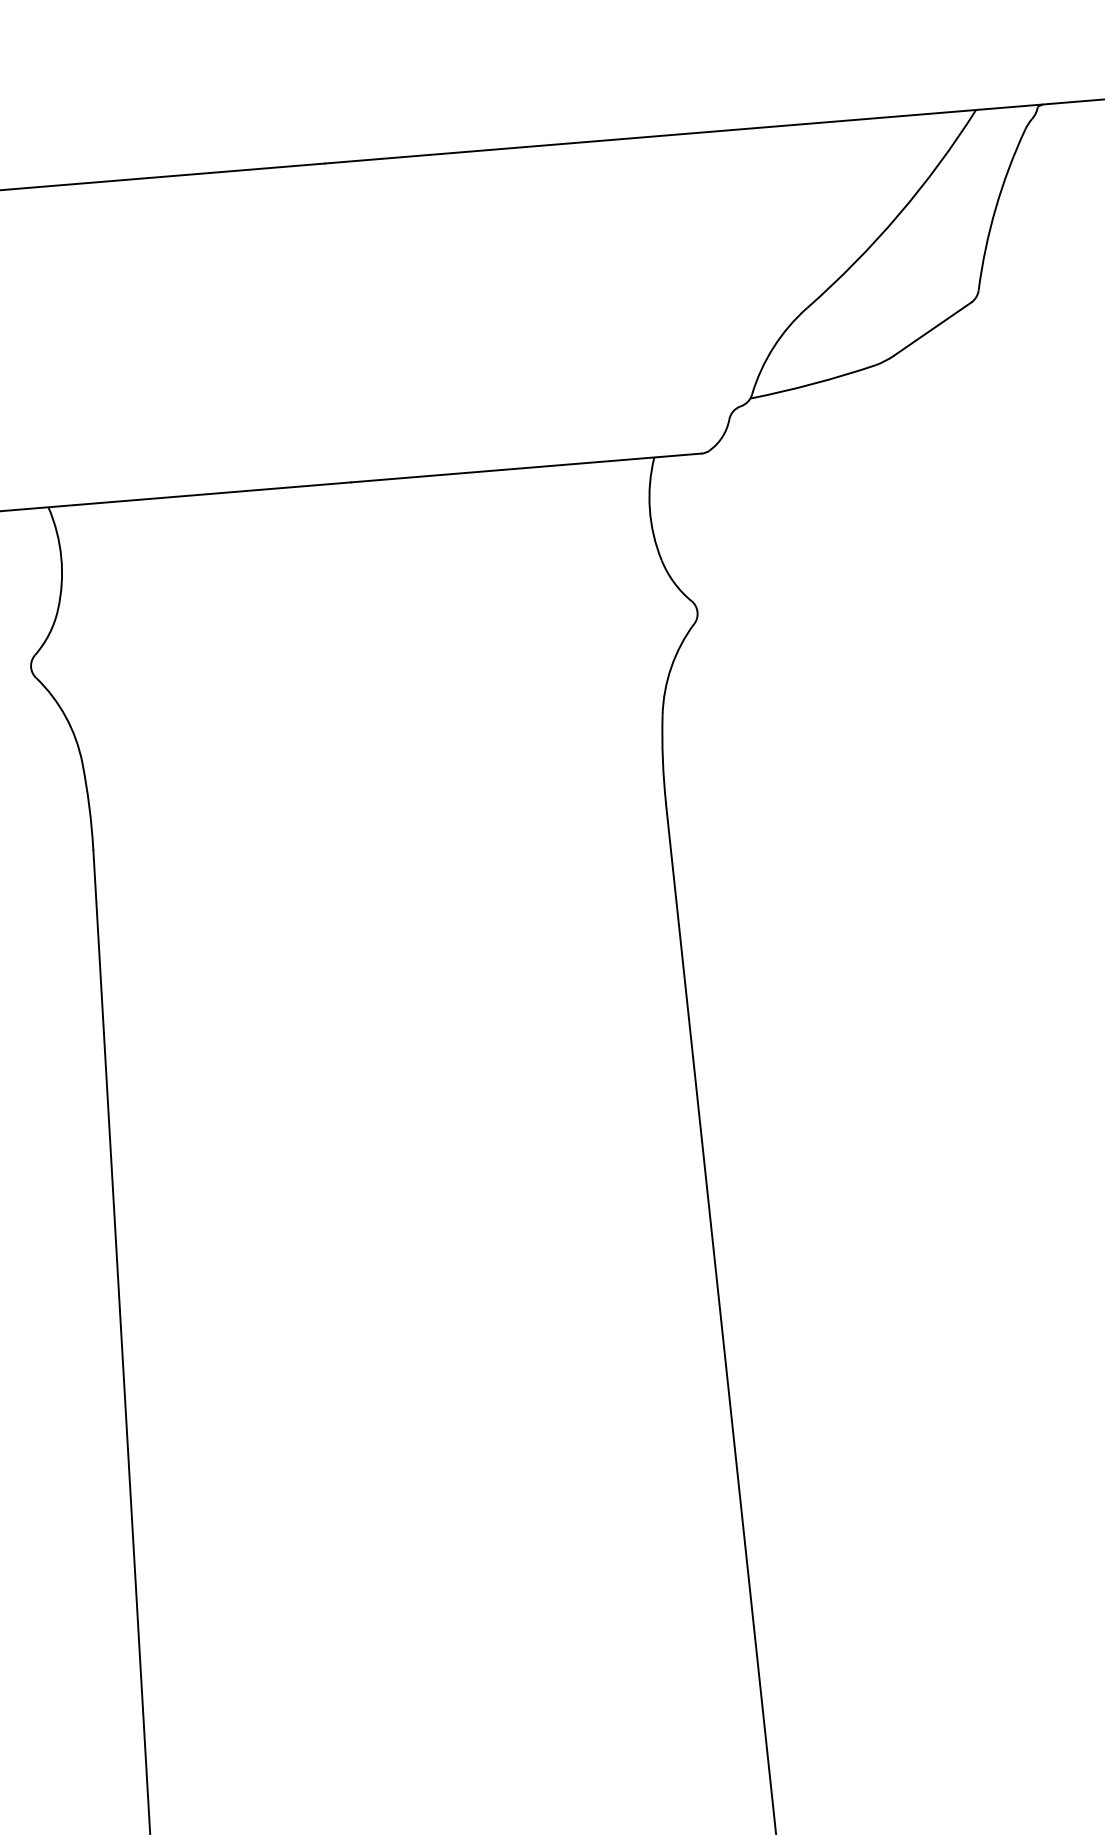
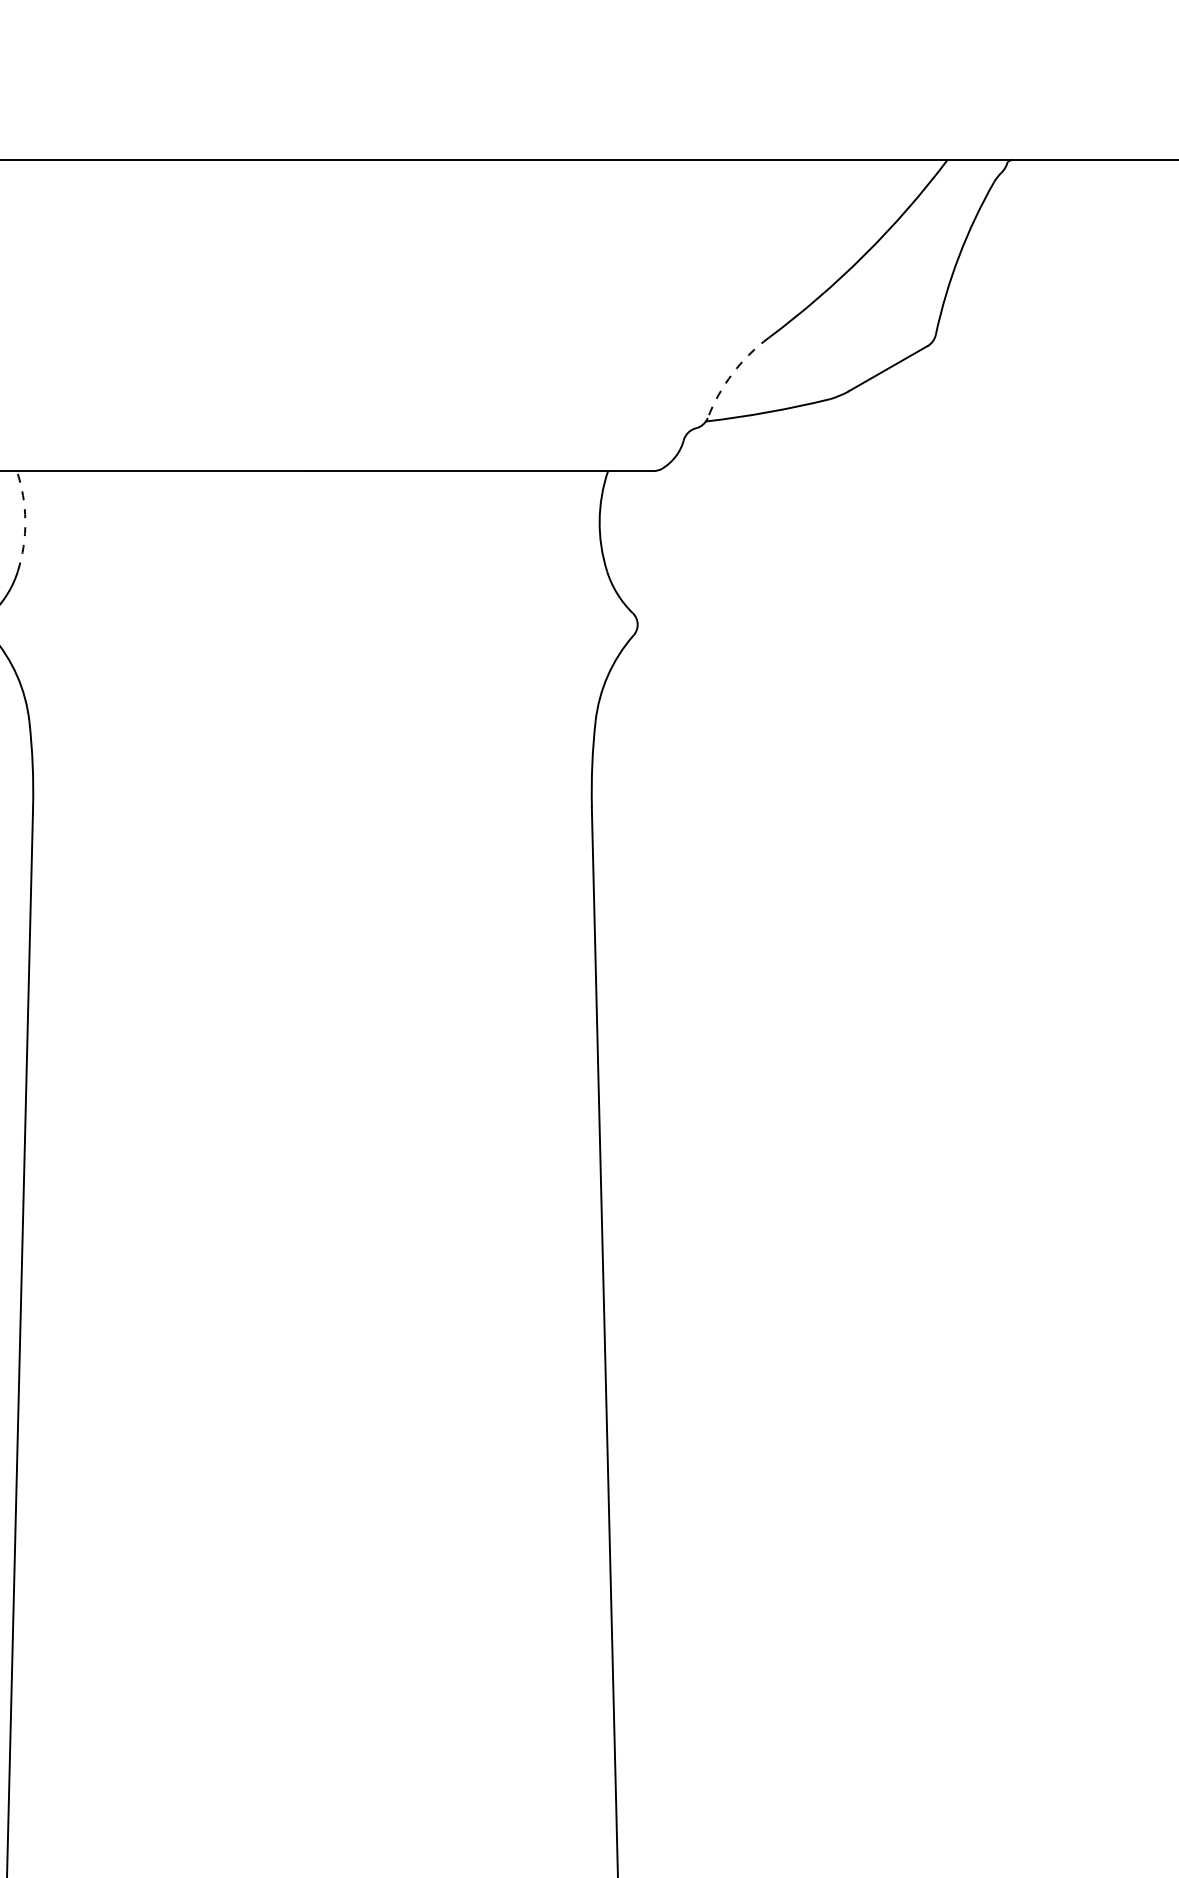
arc: (773, 347) -> (732, 373), solid -> dashed
arc: (61, 558) -> (25, 521), solid -> dashed

